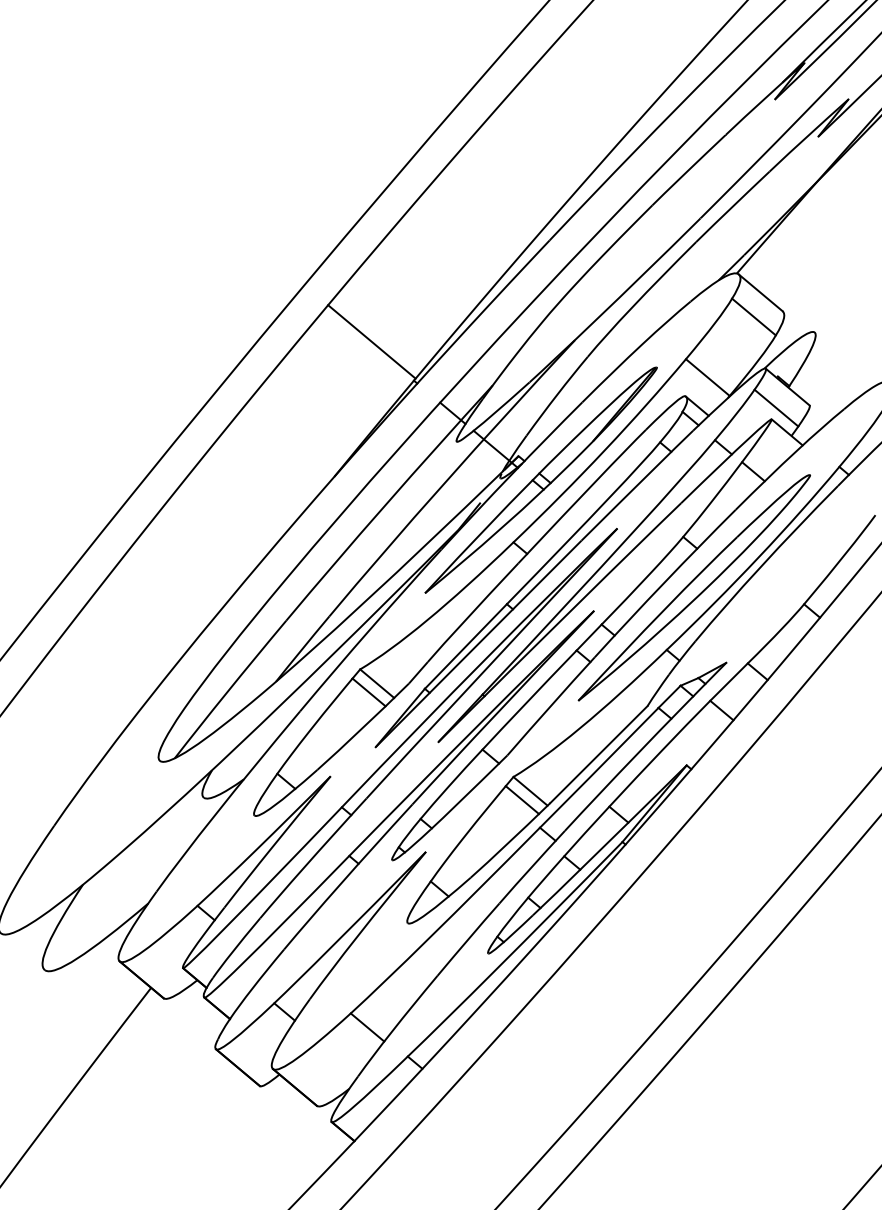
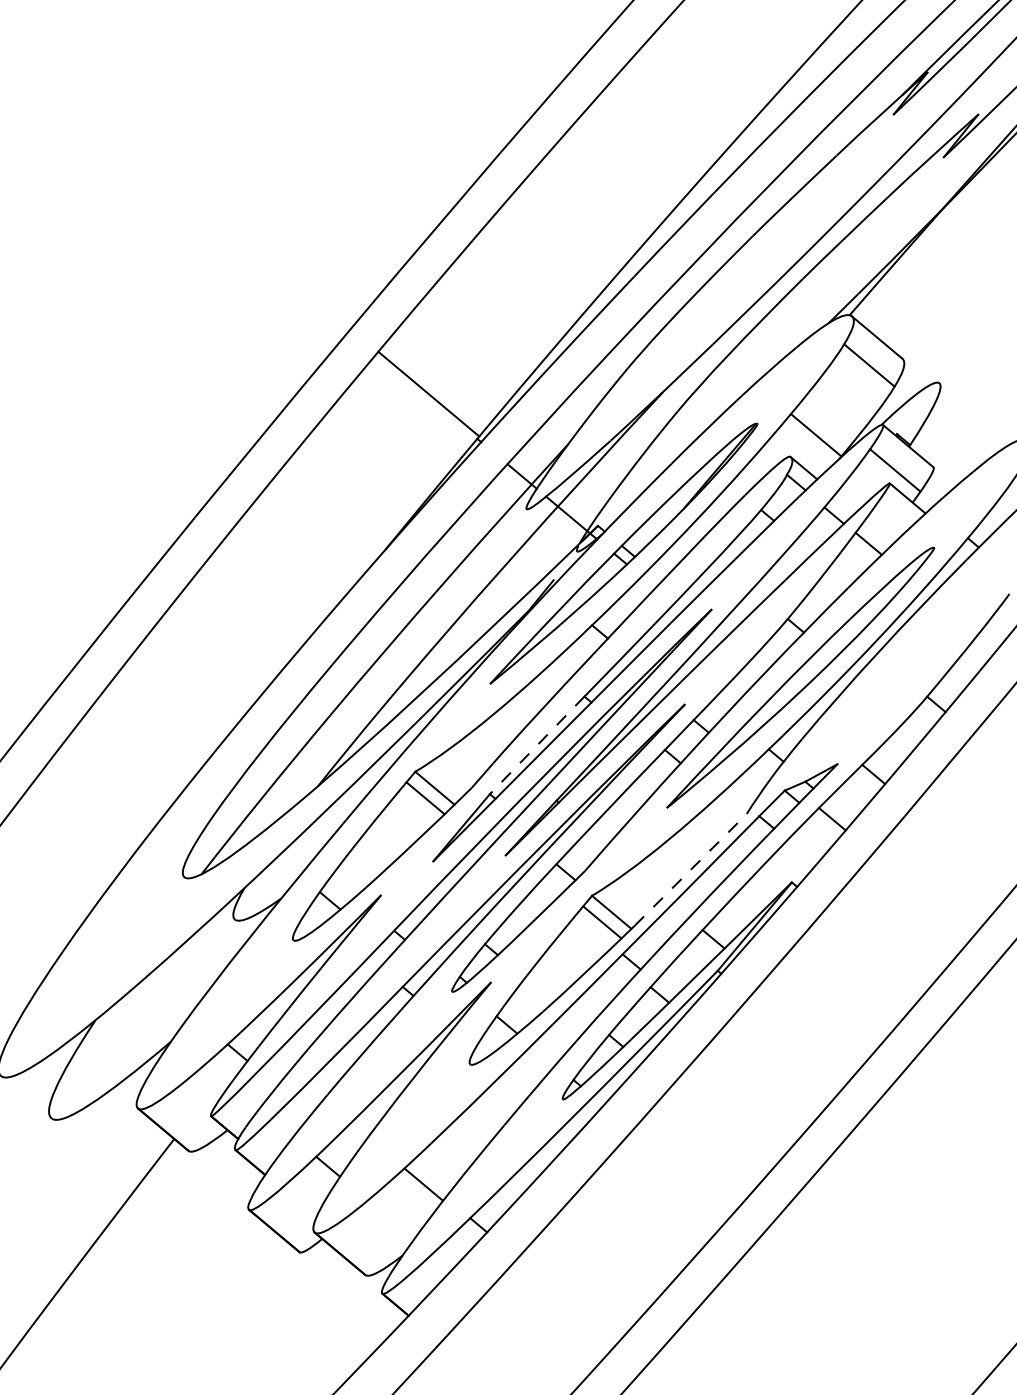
line: (465, 646) -> (536, 745), solid -> dashed
line: (599, 754) -> (691, 869), solid -> dashed

